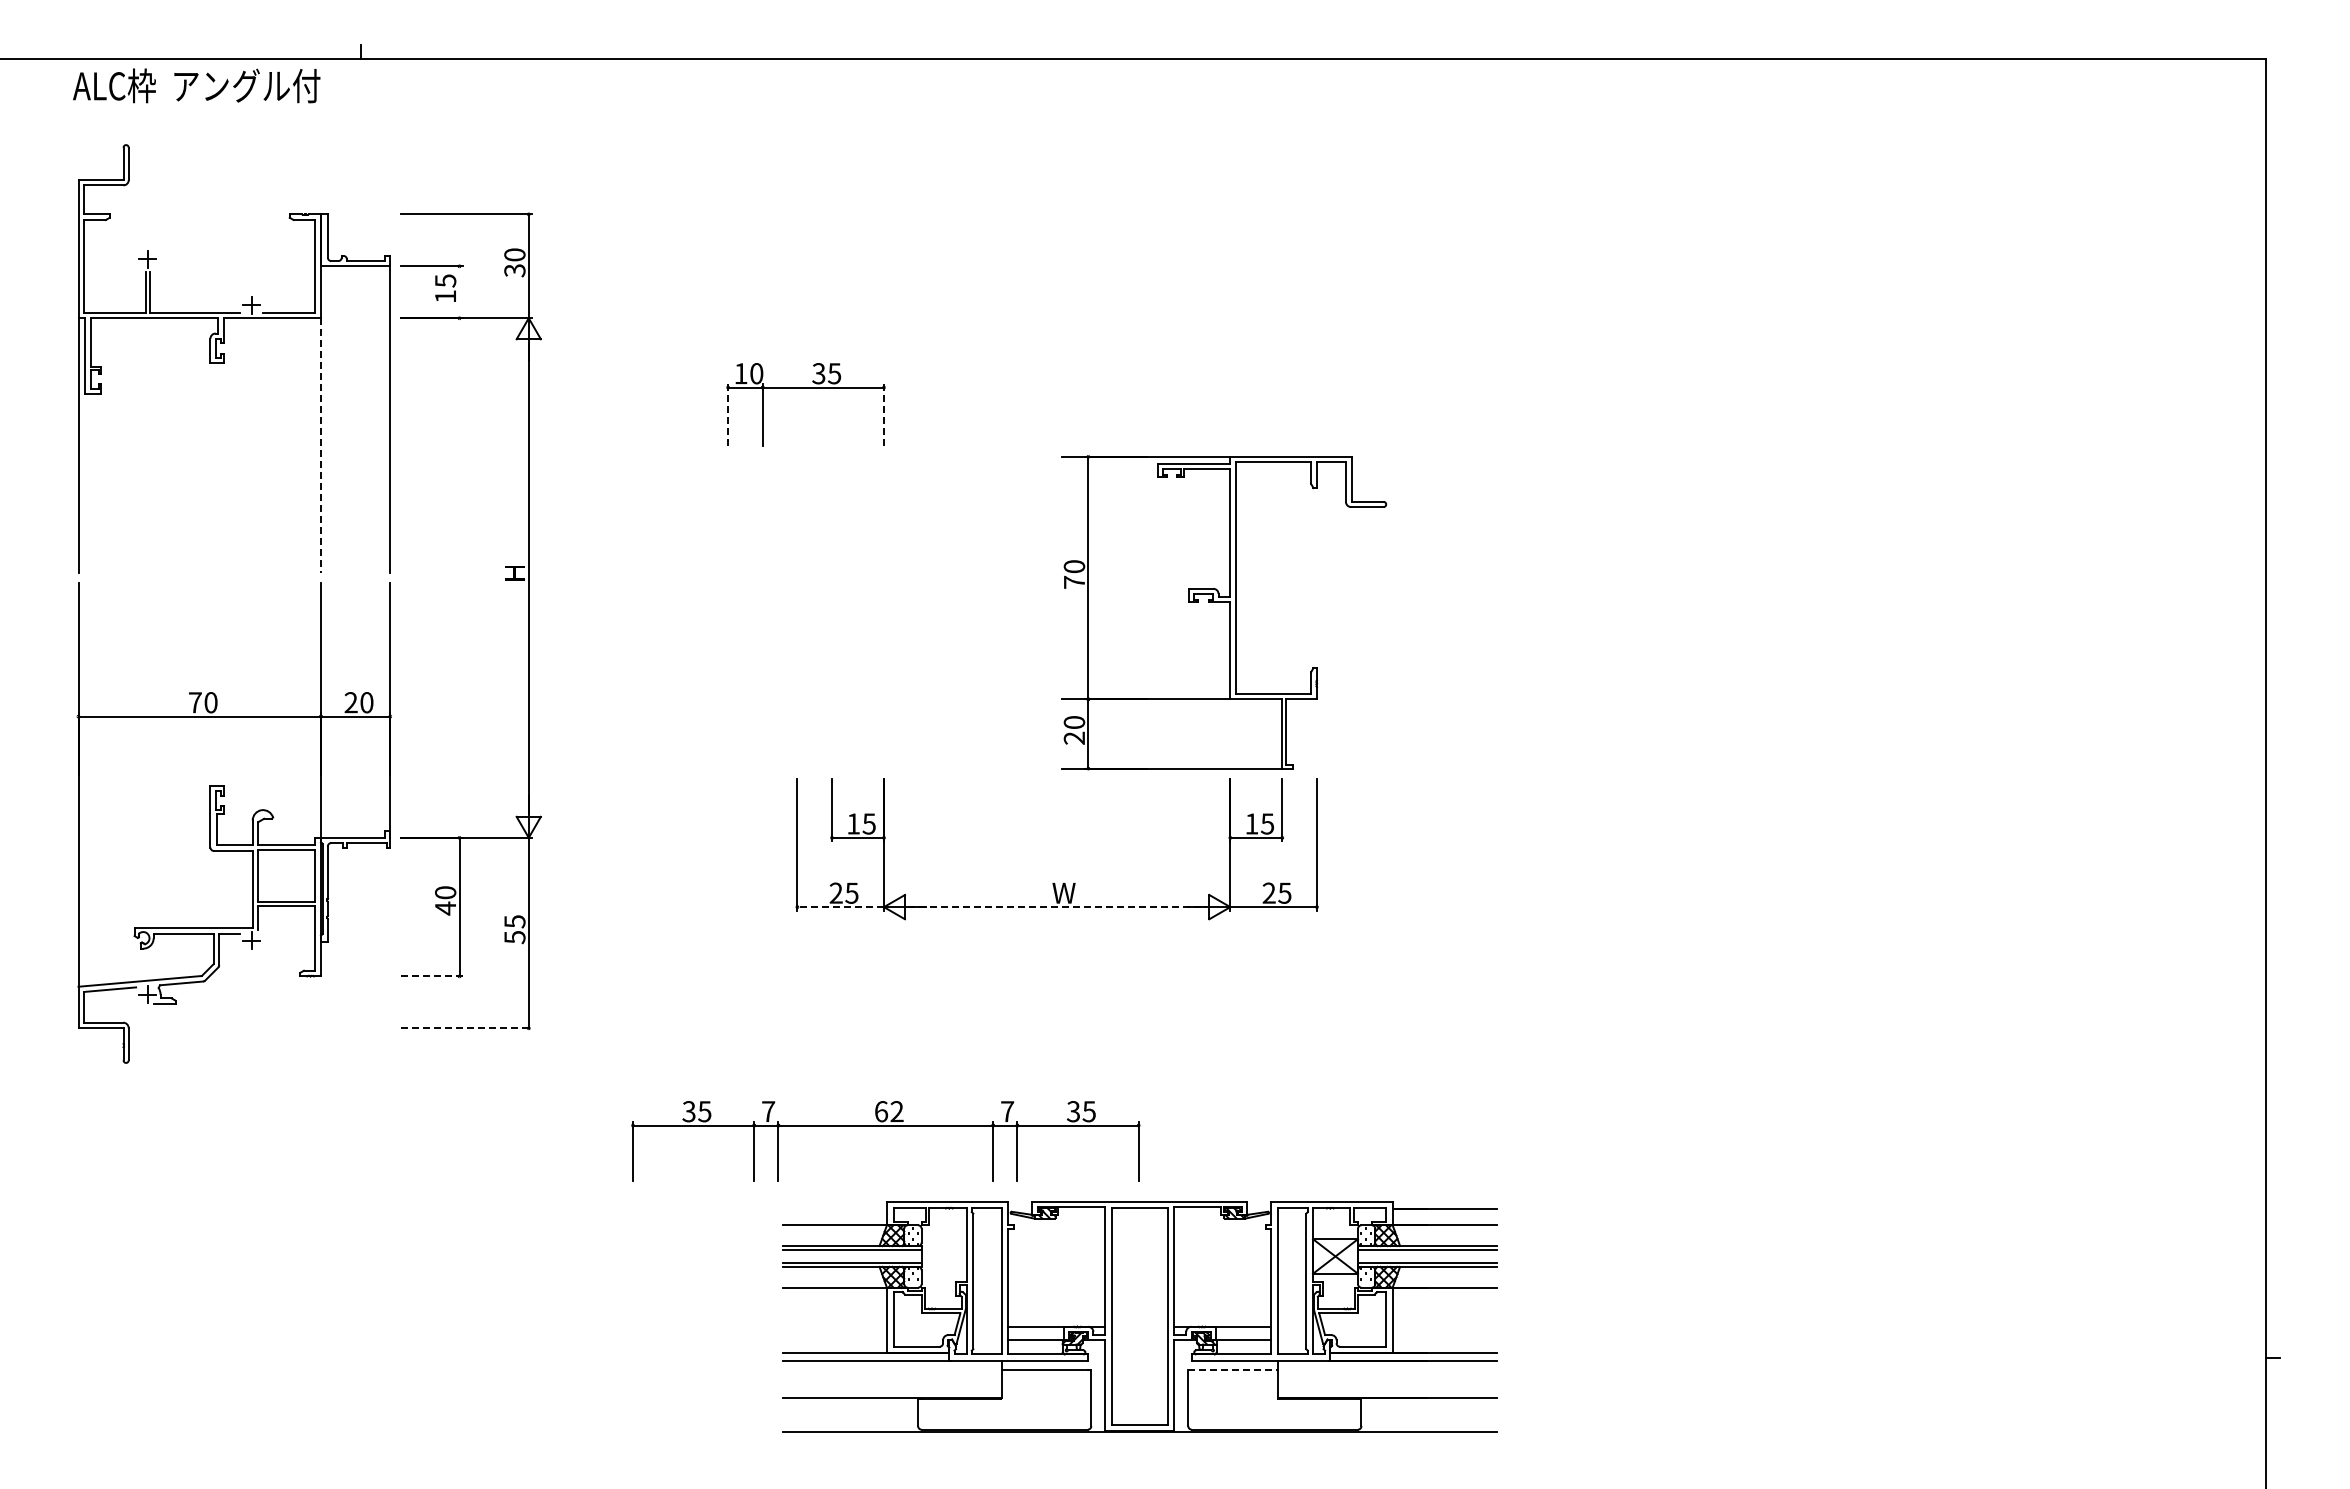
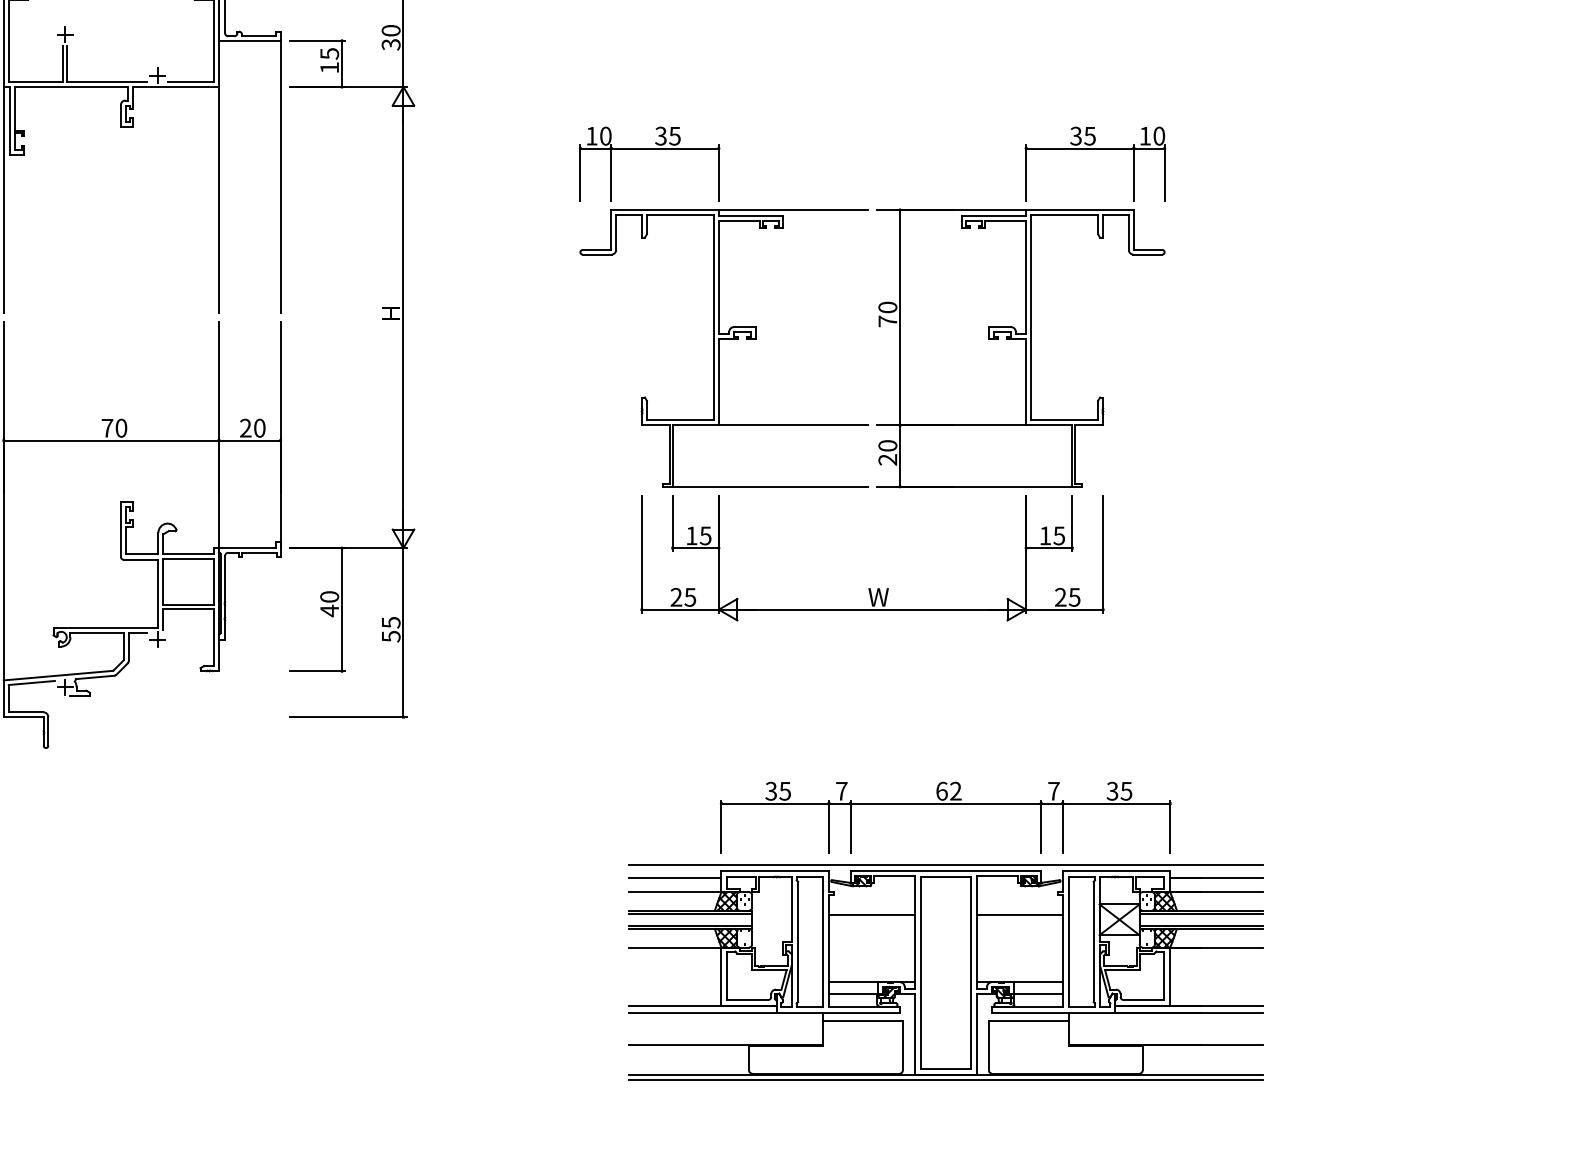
line: (459, 292) -> (341, 64), added
part: (1307, 388) -> (1094, 149), added
line: (728, 414) -> (580, 172), dashed -> solid
line: (883, 414) -> (718, 172), dashed -> solid
line: (320, 446) -> (218, 200), dashed -> solid
part: (889, 612) -> (723, 348), added
line: (840, 907) -> (680, 610), dashed -> solid
line: (1057, 907) -> (872, 610), dashed -> solid
line: (432, 976) -> (318, 671), dashed -> solid
line: (466, 1028) -> (348, 717), dashed -> solid
part: (885, 1126) -> (945, 804), moved
line: (1139, 1194) -> (945, 864), added
line: (834, 1209) -> (674, 878), added
line: (1056, 1250) -> (871, 914), added
line: (1222, 1250) -> (1019, 914), added
line: (1233, 1370) -> (1029, 1021), dashed -> solid
line: (1139, 1437) -> (945, 1080), added

